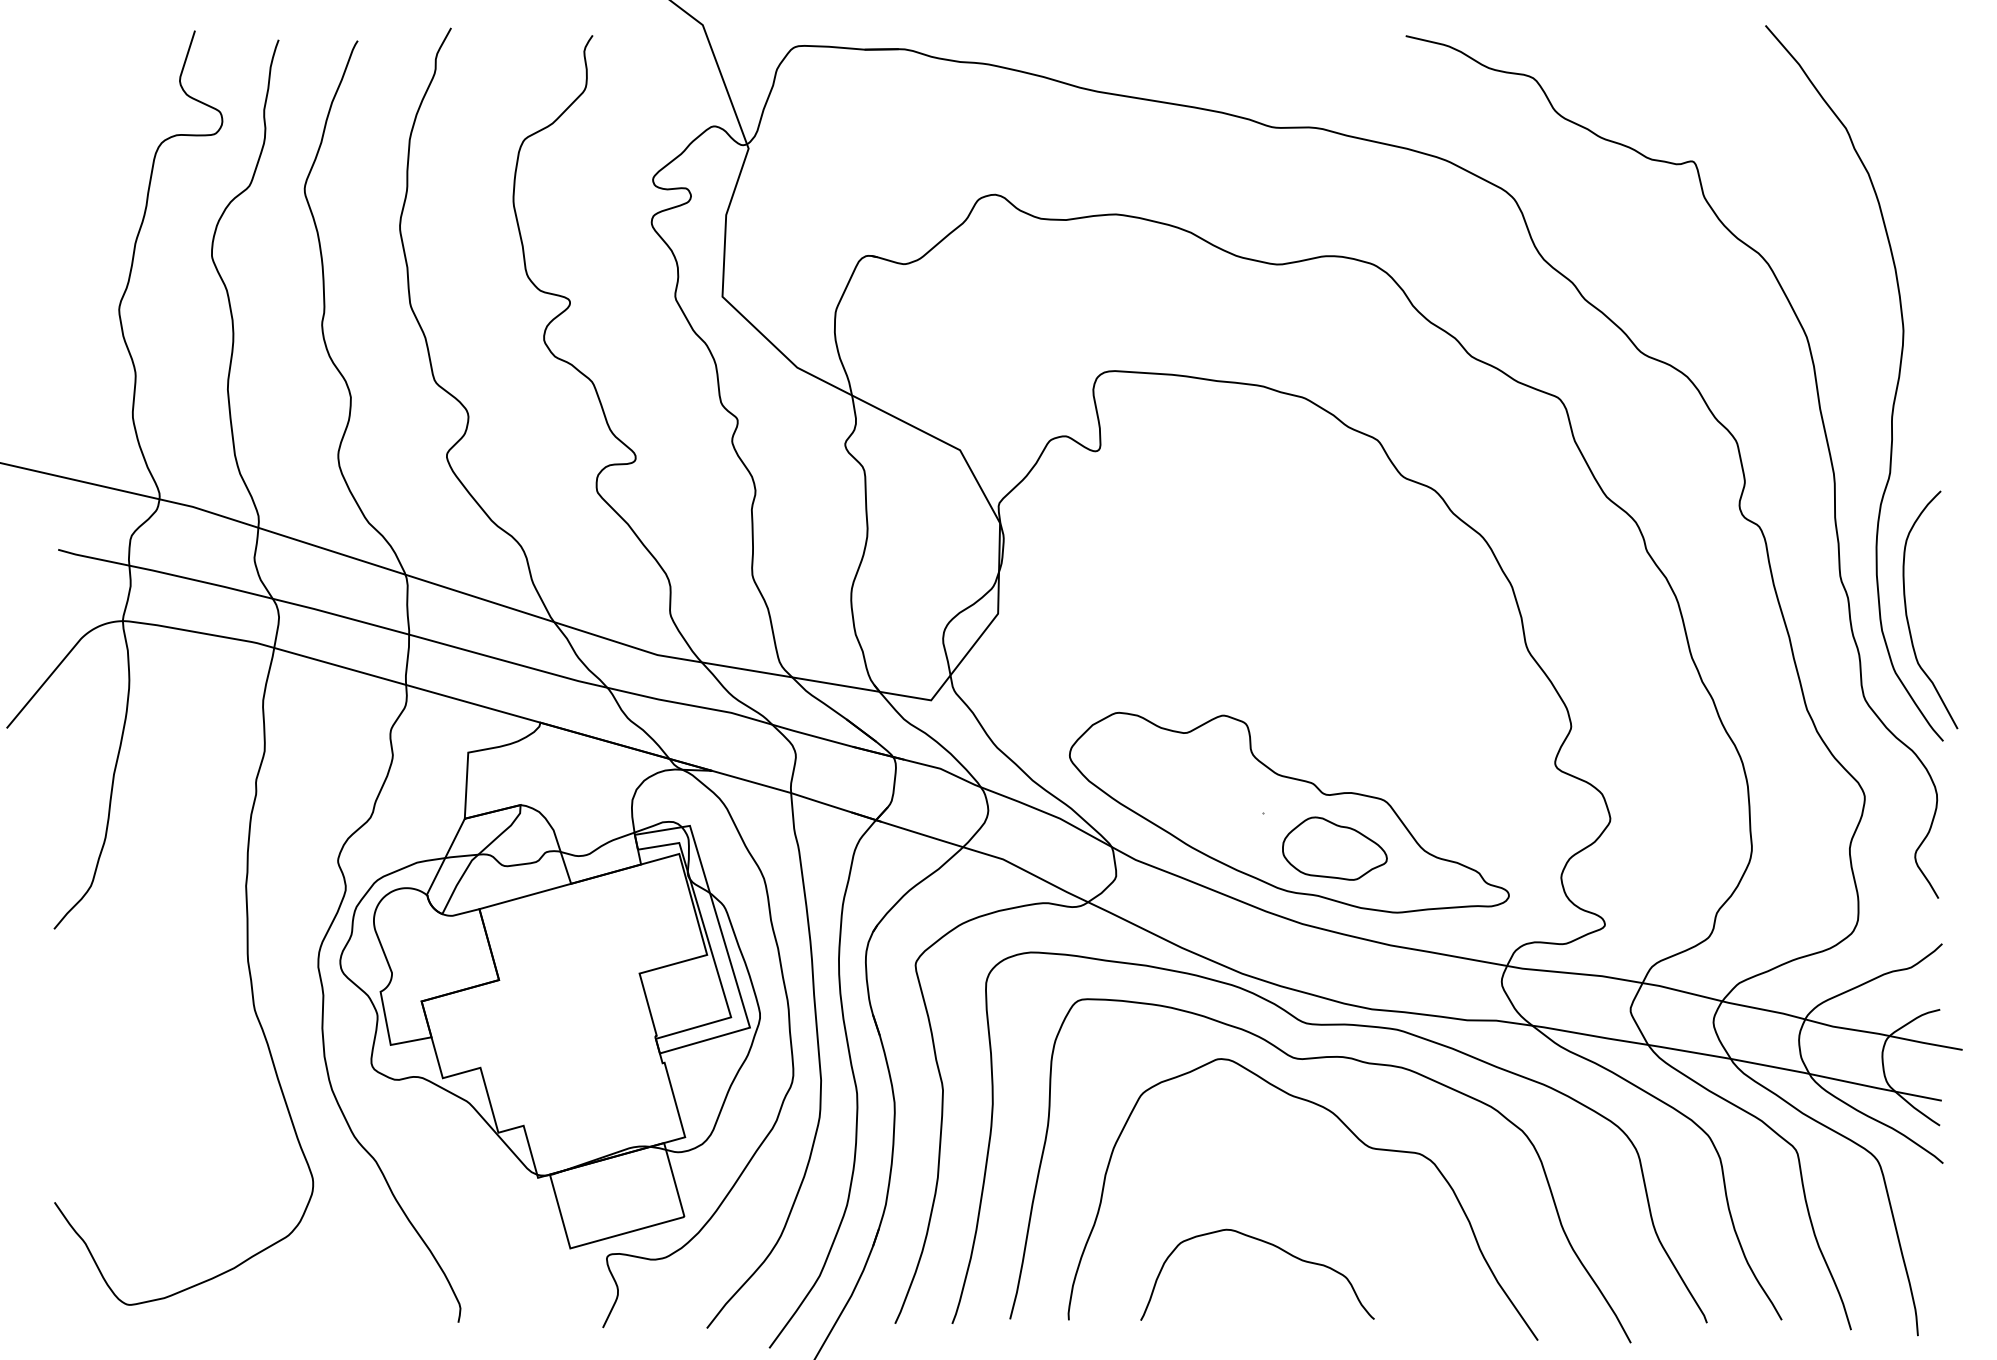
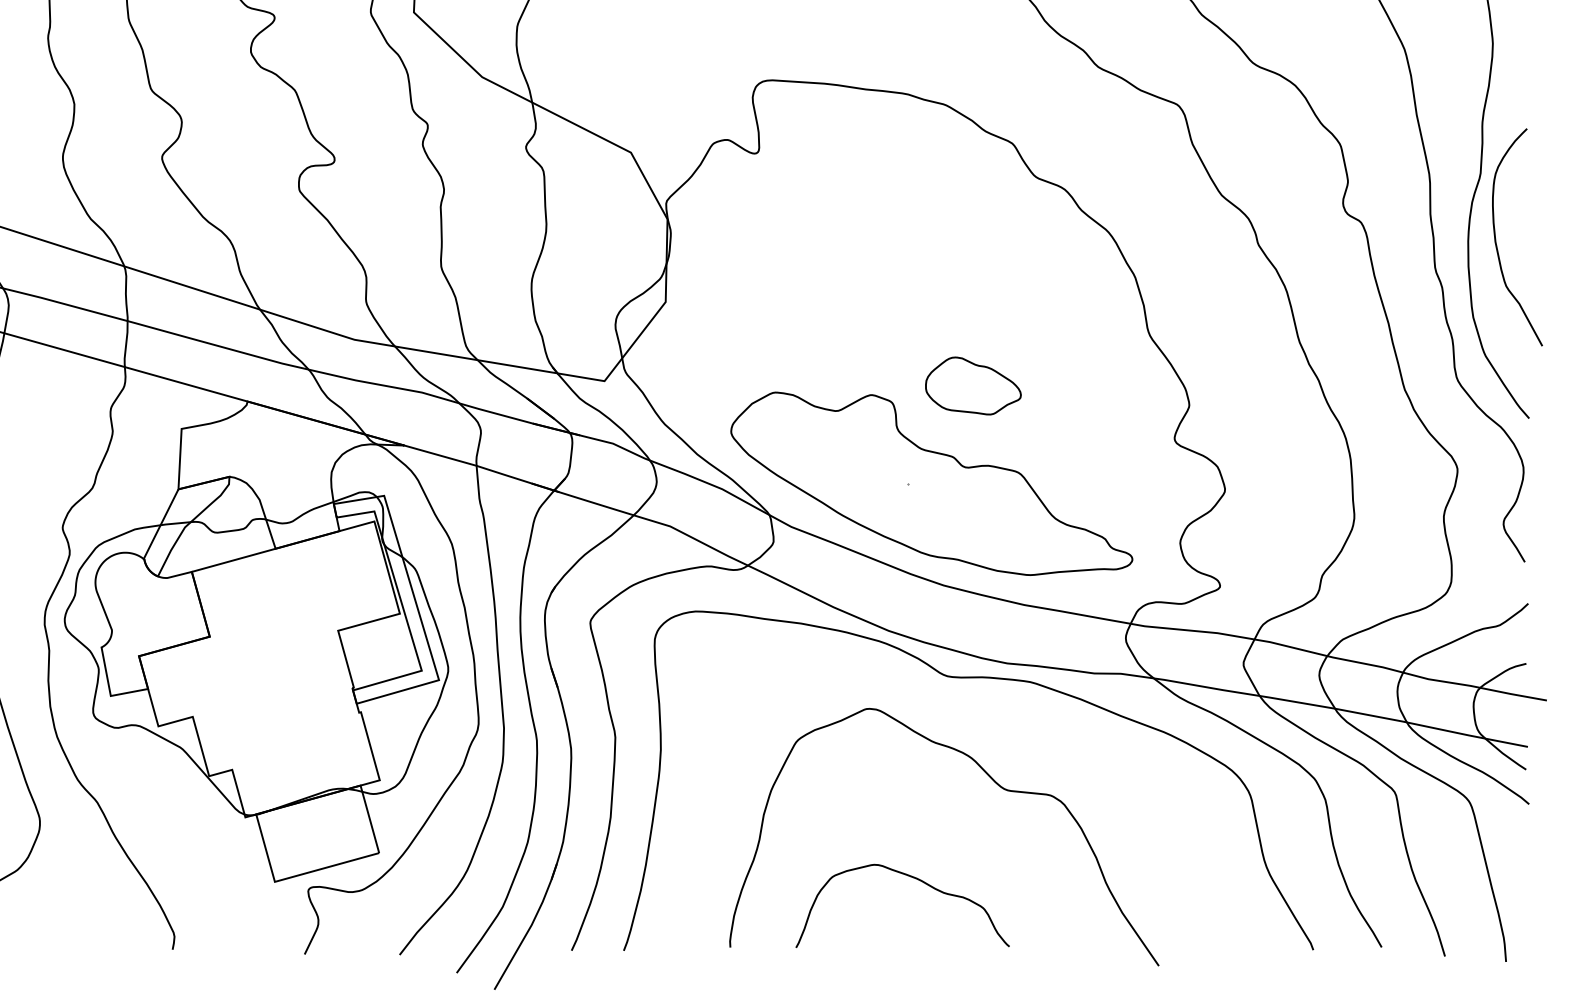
curve: (1907, 613) -> (1496, 240), moved
part: (1334, 848) -> (973, 385), moved
curve: (1313, 1059) -> (953, 709), removed

